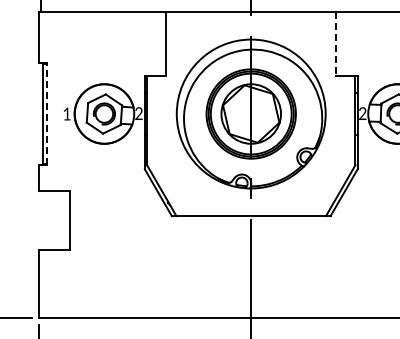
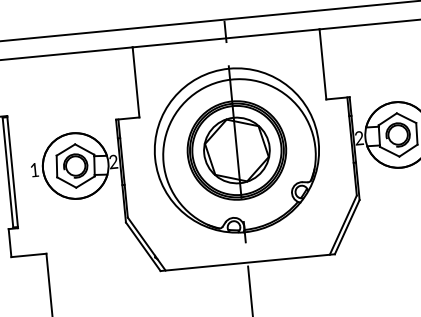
line: (336, 43) -> (323, 64), dashed -> solid
line: (47, 113) -> (13, 171), dashed -> solid

